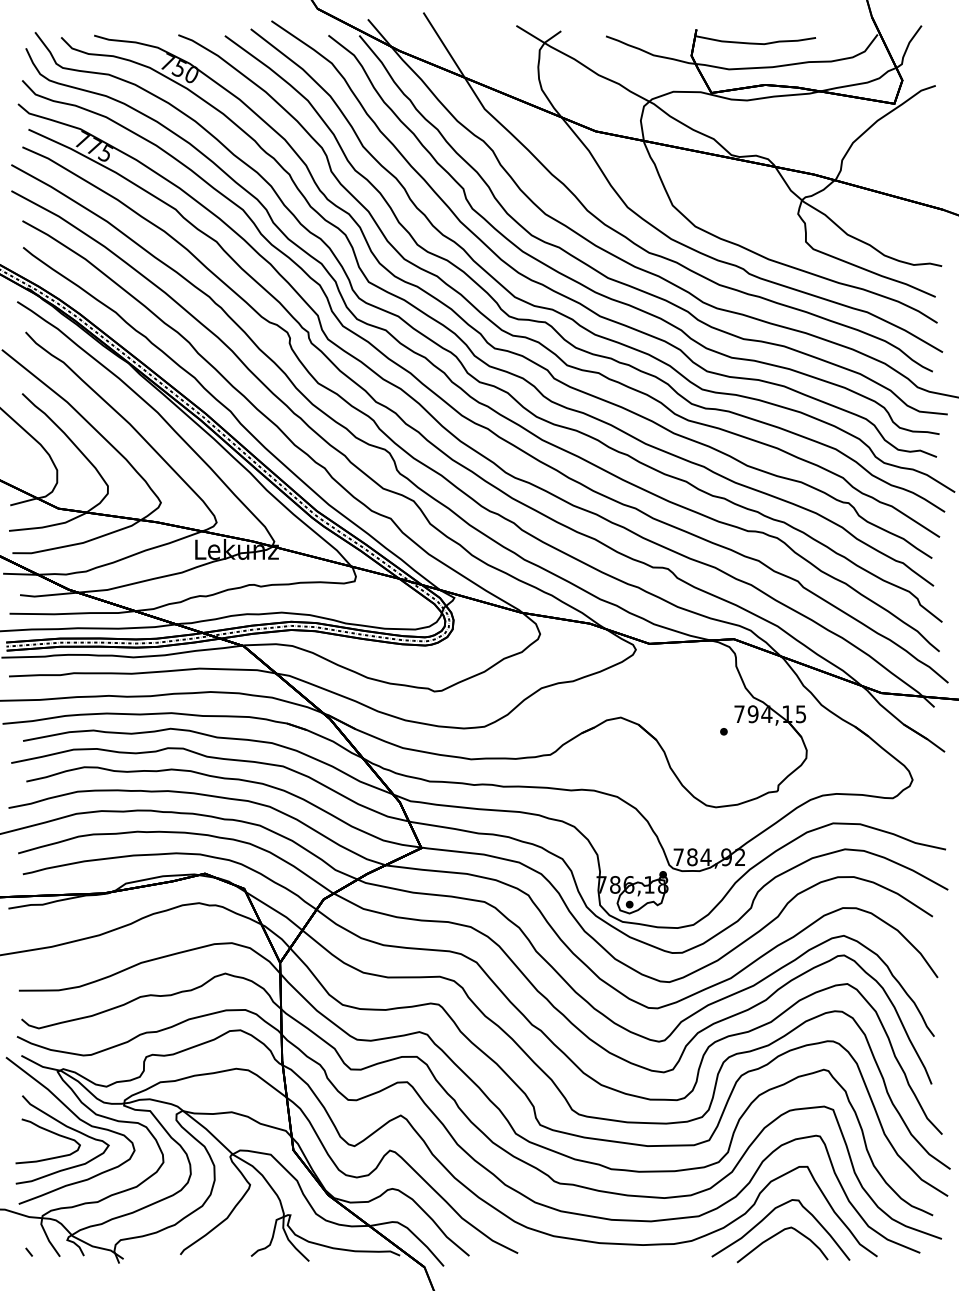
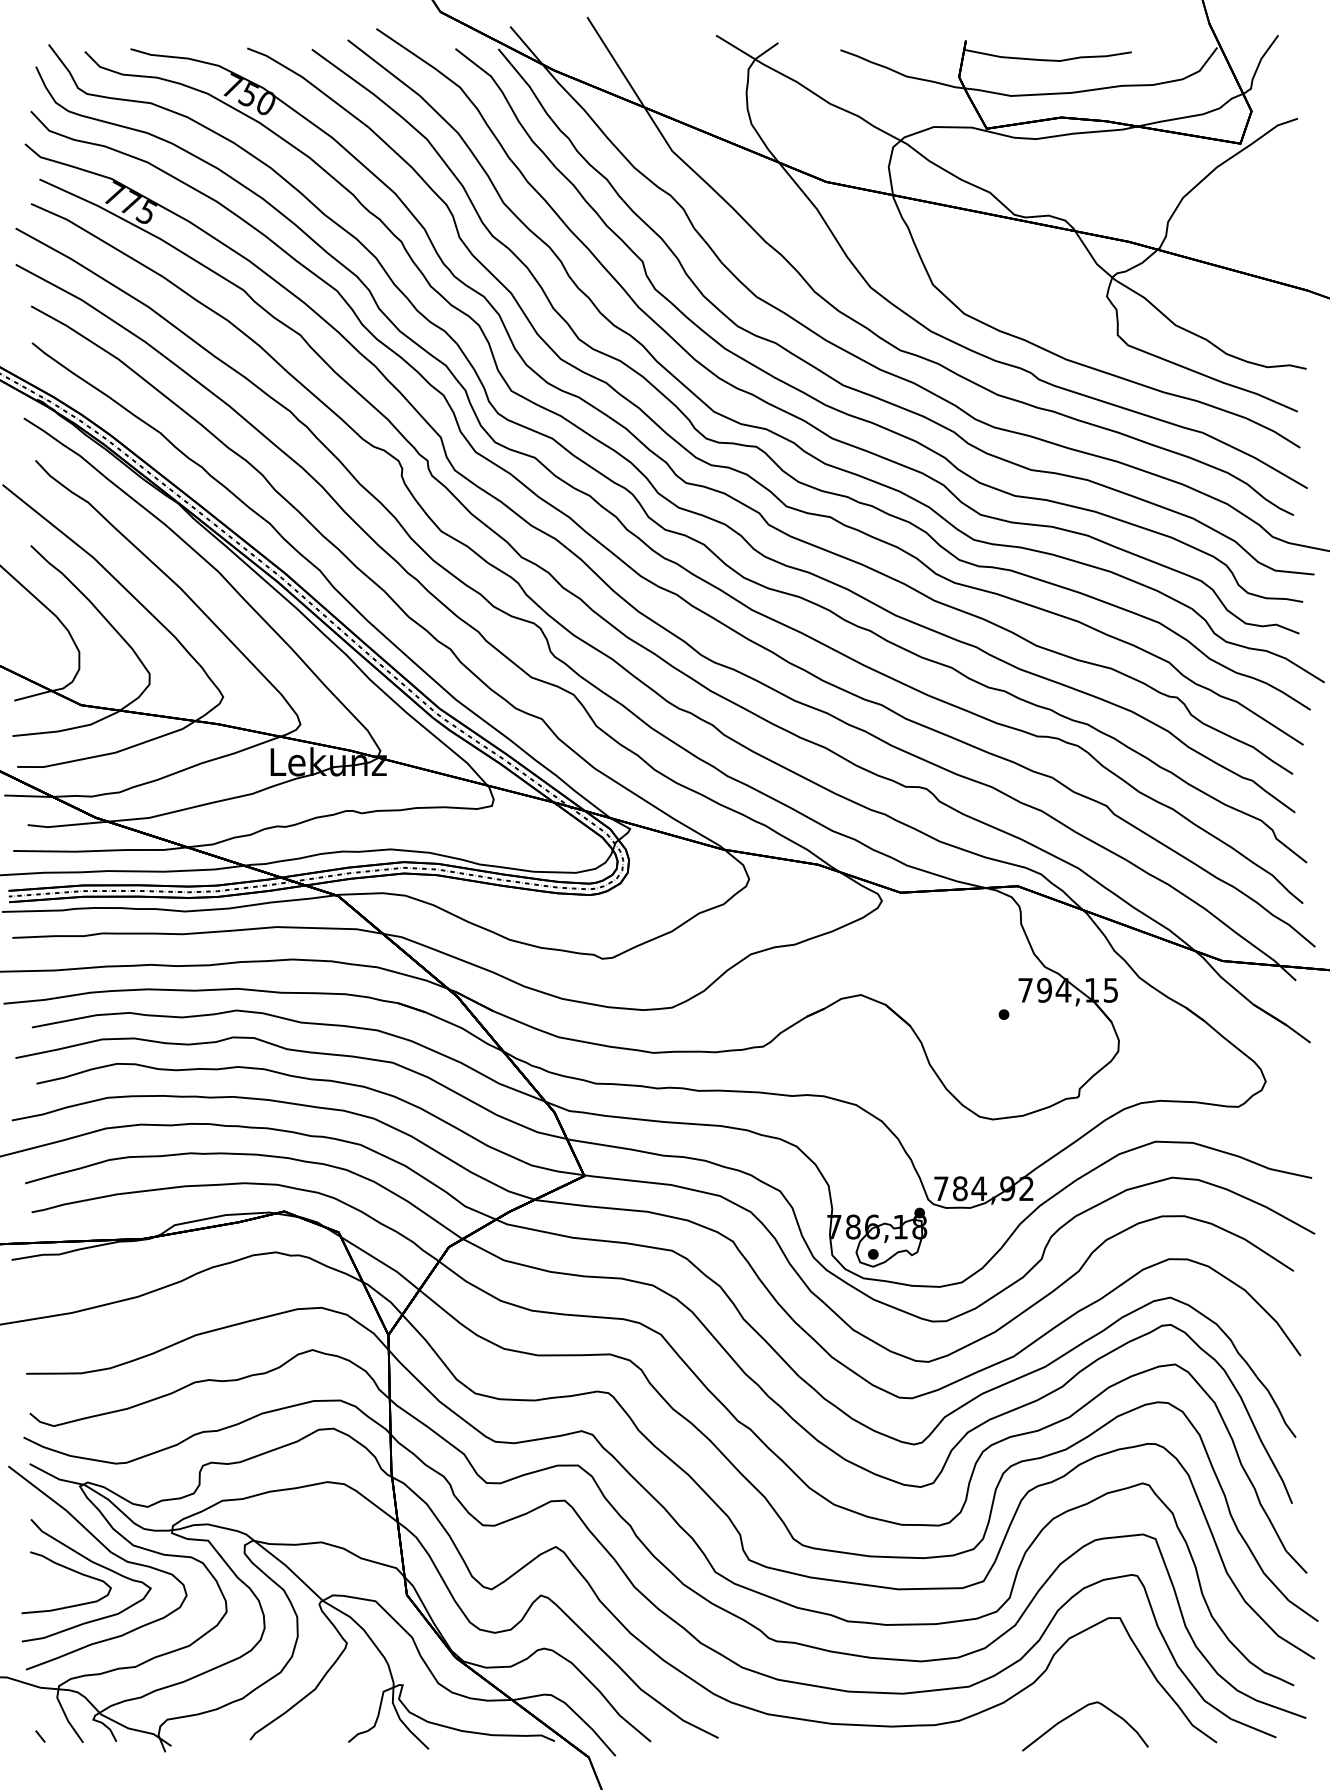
curve: (768, 1215) -> (1066, 1685), removed

